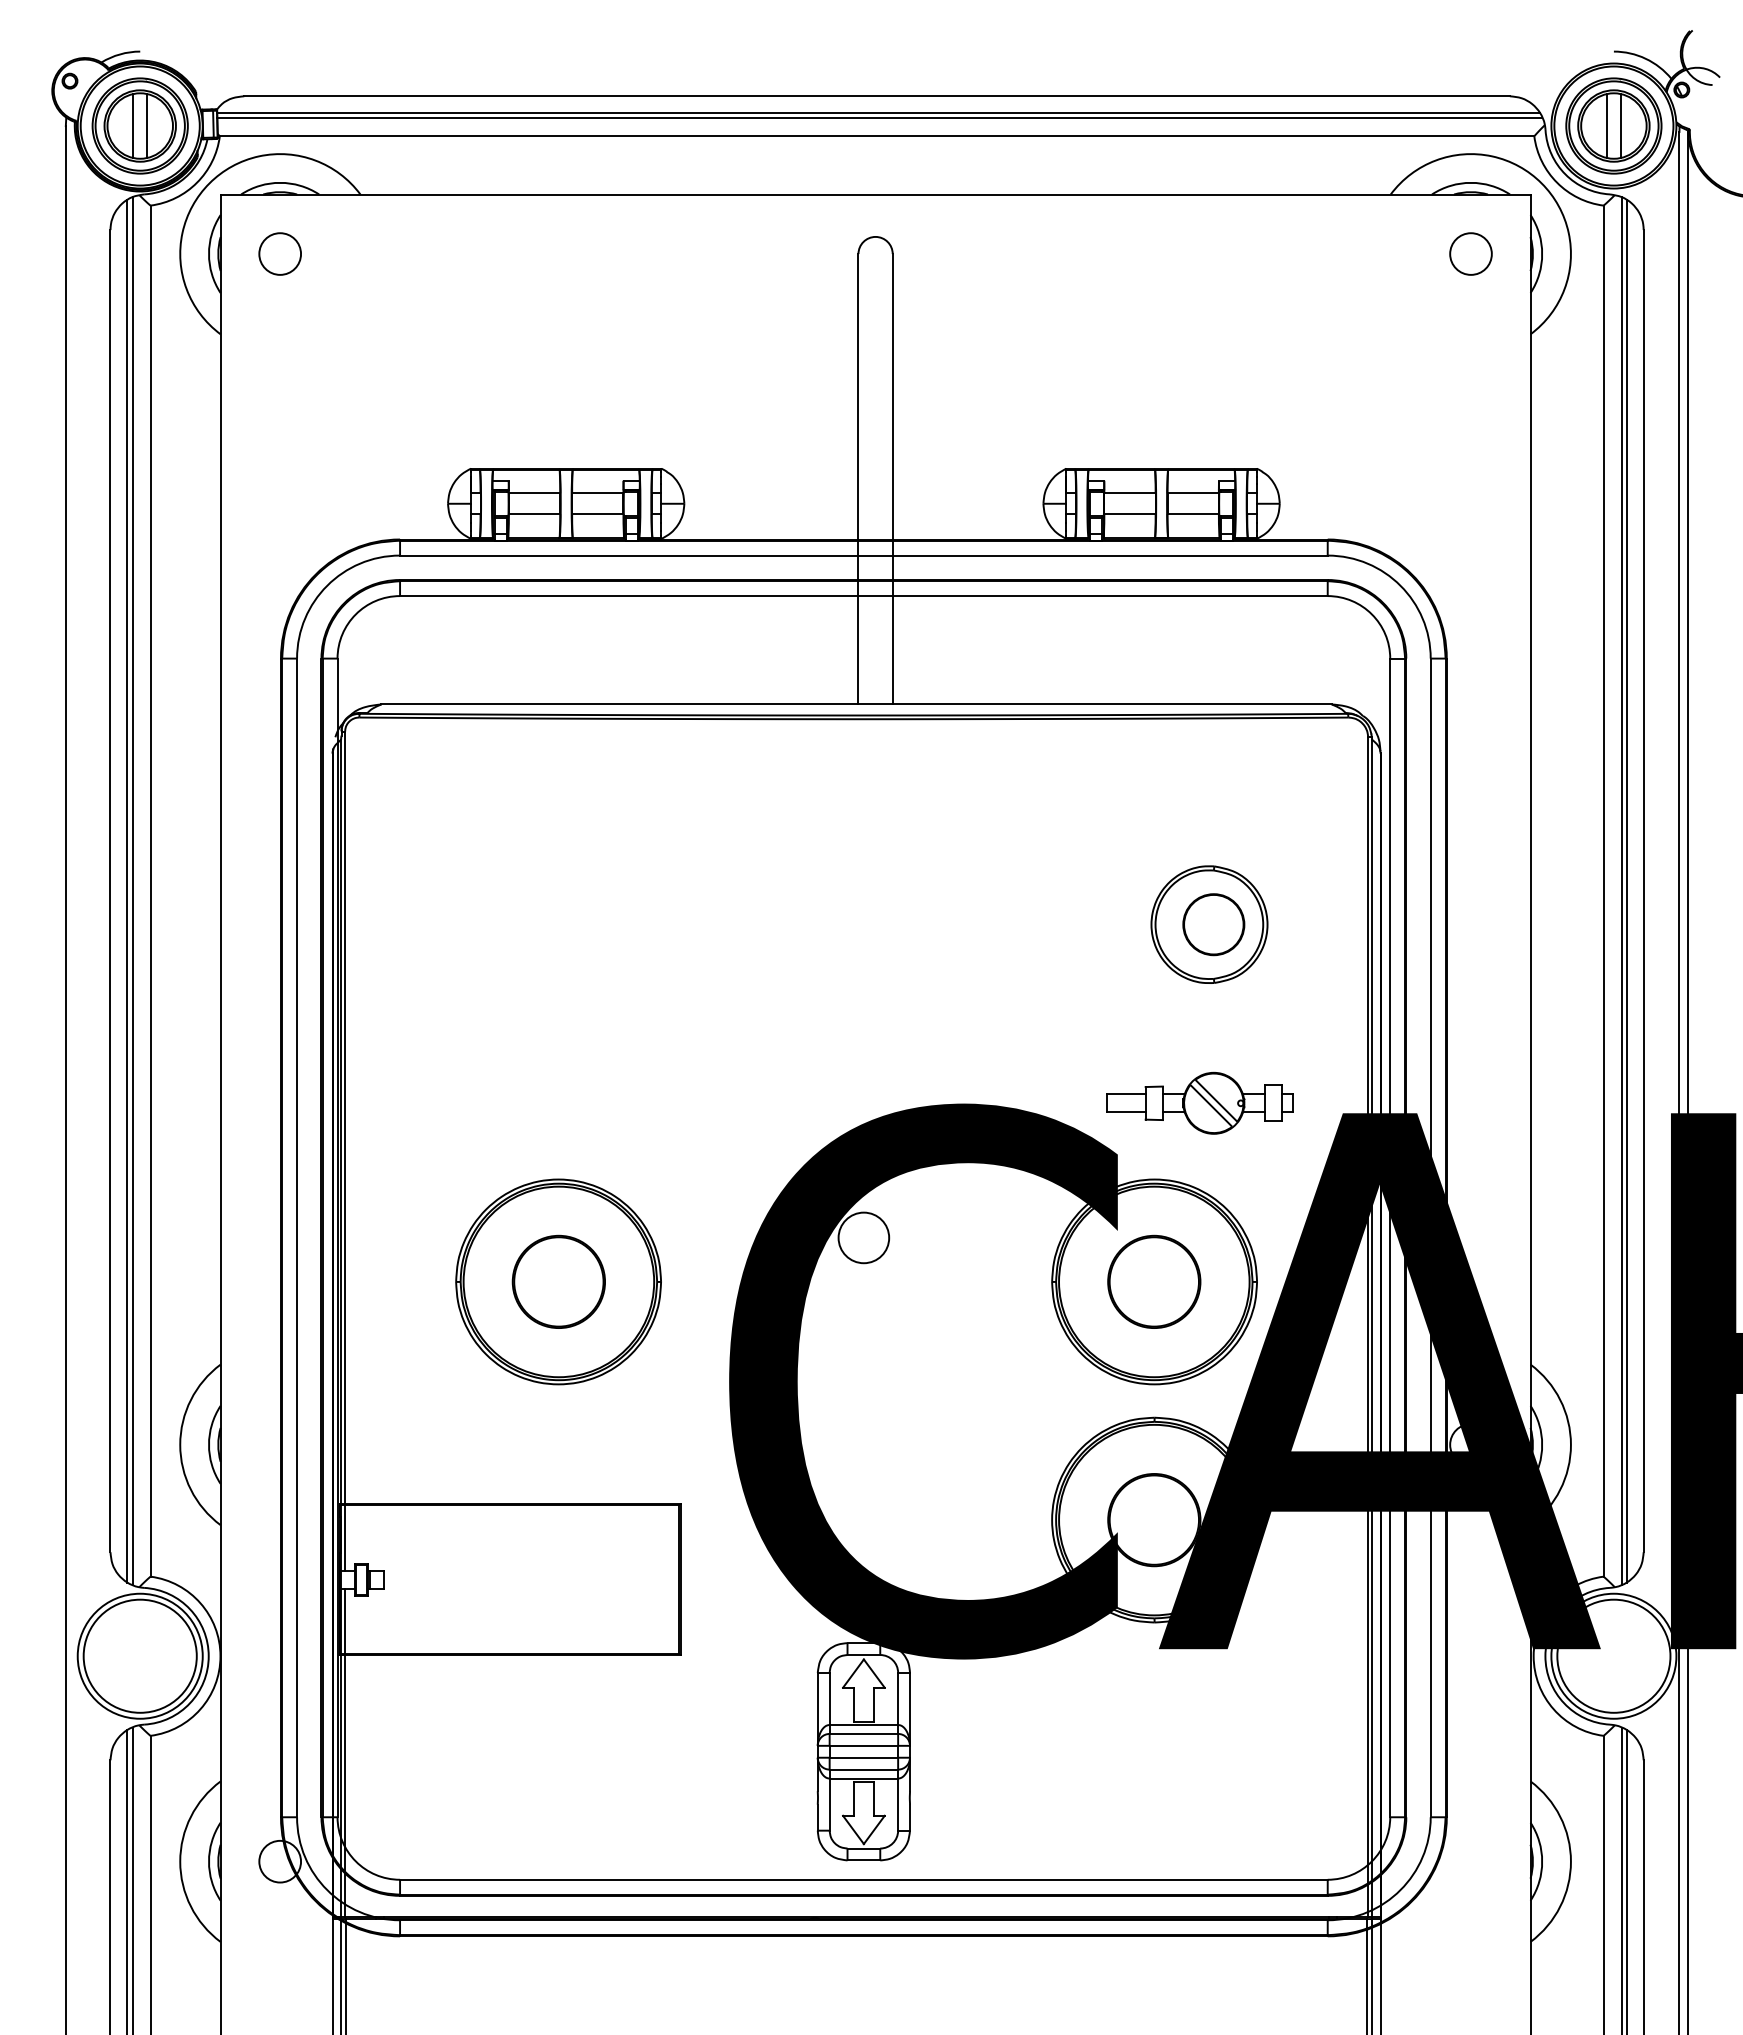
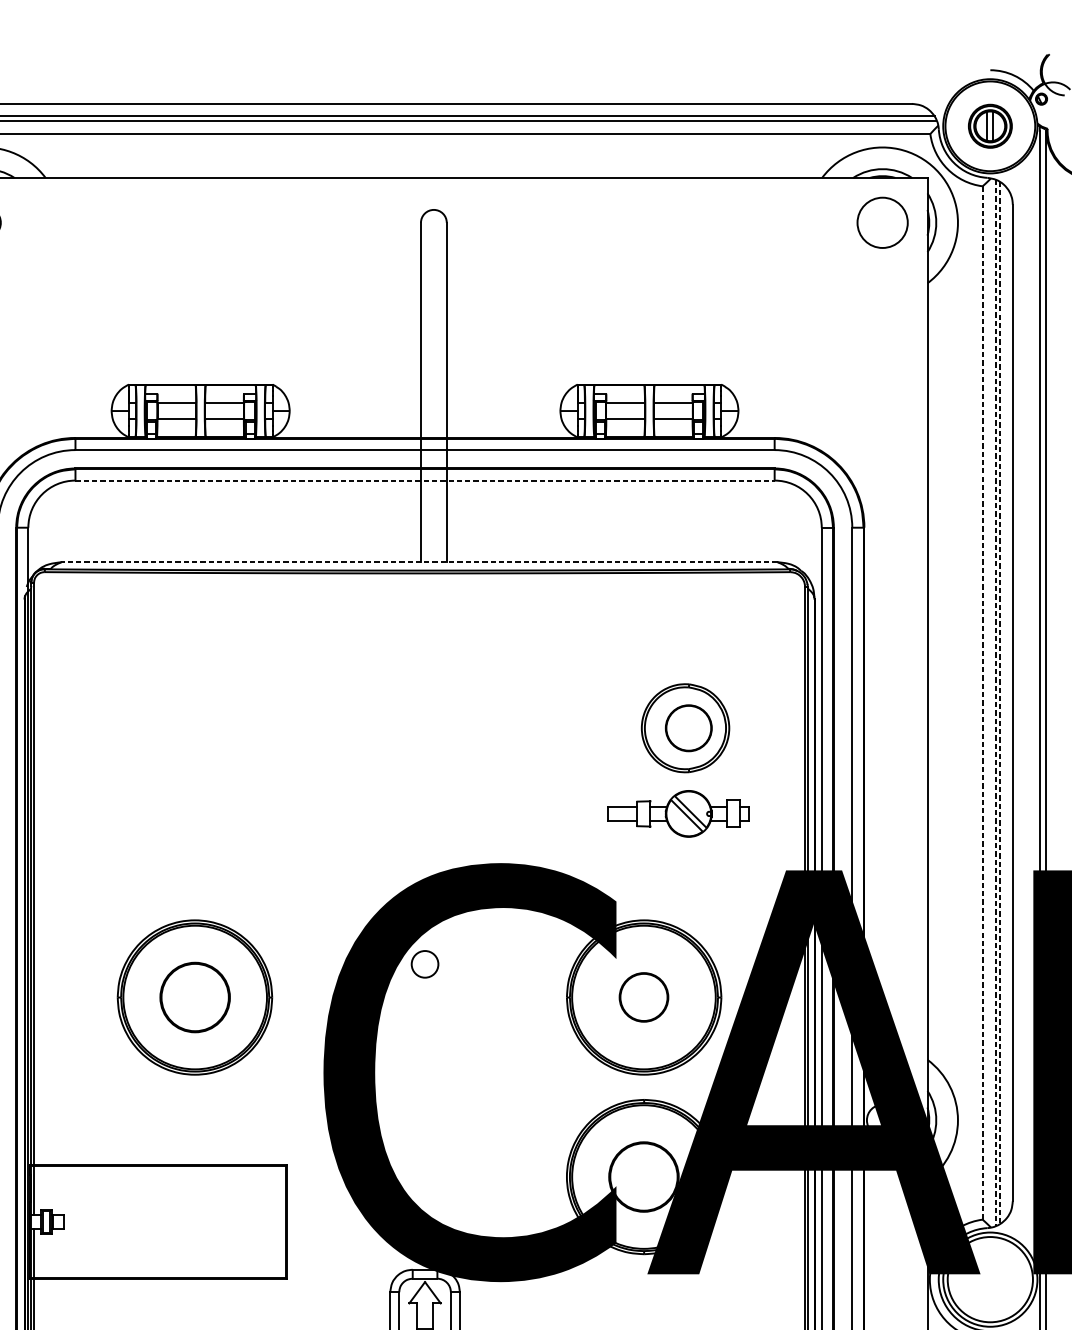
part: (1613, 125) -> (990, 125), size x0.6
circle: (1470, 253) -> (882, 222), size x1.6
line: (863, 596) -> (424, 480), solid -> dashed
line: (856, 704) -> (419, 562), solid -> dashed
line: (1621, 890) -> (996, 702), solid -> dashed
line: (1603, 891) -> (982, 703), solid -> dashed
line: (1627, 891) -> (1000, 703), solid -> dashed
part: (1199, 1102) -> (678, 813), moved
circle: (863, 1237) -> (424, 964), size x0.7
part: (1154, 1281) -> (644, 997), size x0.7

